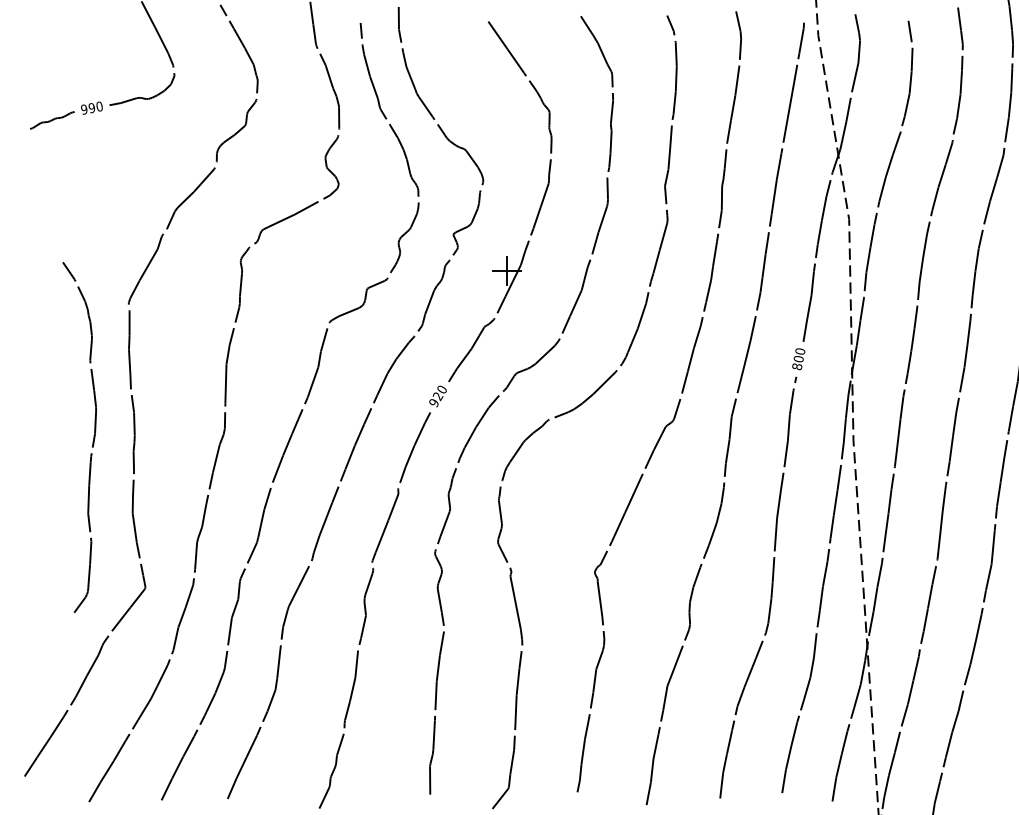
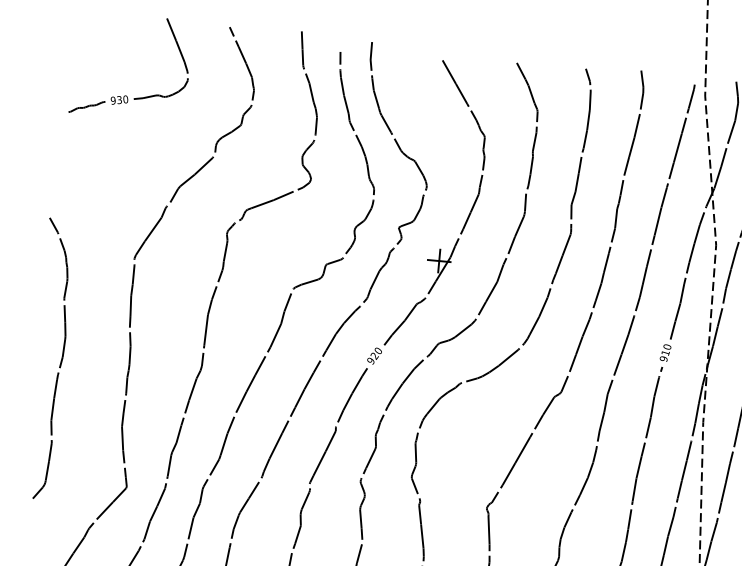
text: (91, 108) -> (119, 100), 990 -> 930
text: (797, 363) -> (664, 356), 800 -> 910
curve: (92, 441) -> (60, 363), moved

